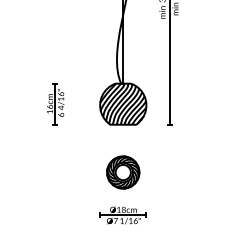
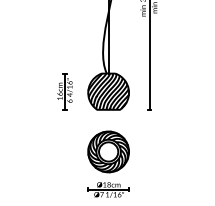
part: (55, 103) -> (64, 91), moved
part: (123, 172) -> (108, 151), size x1.43

